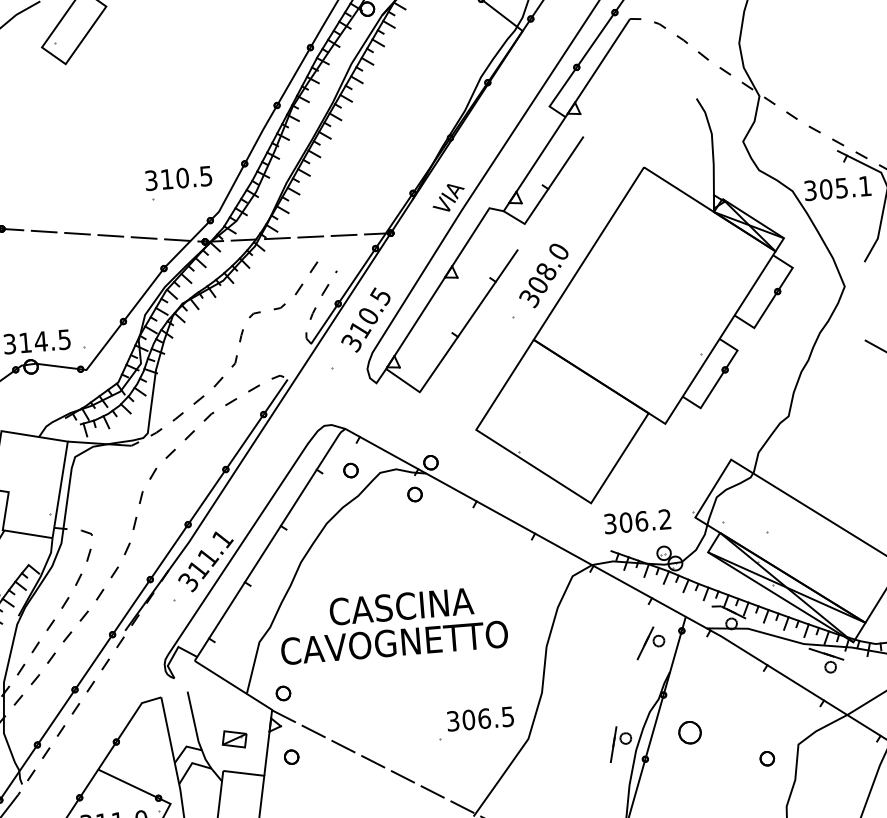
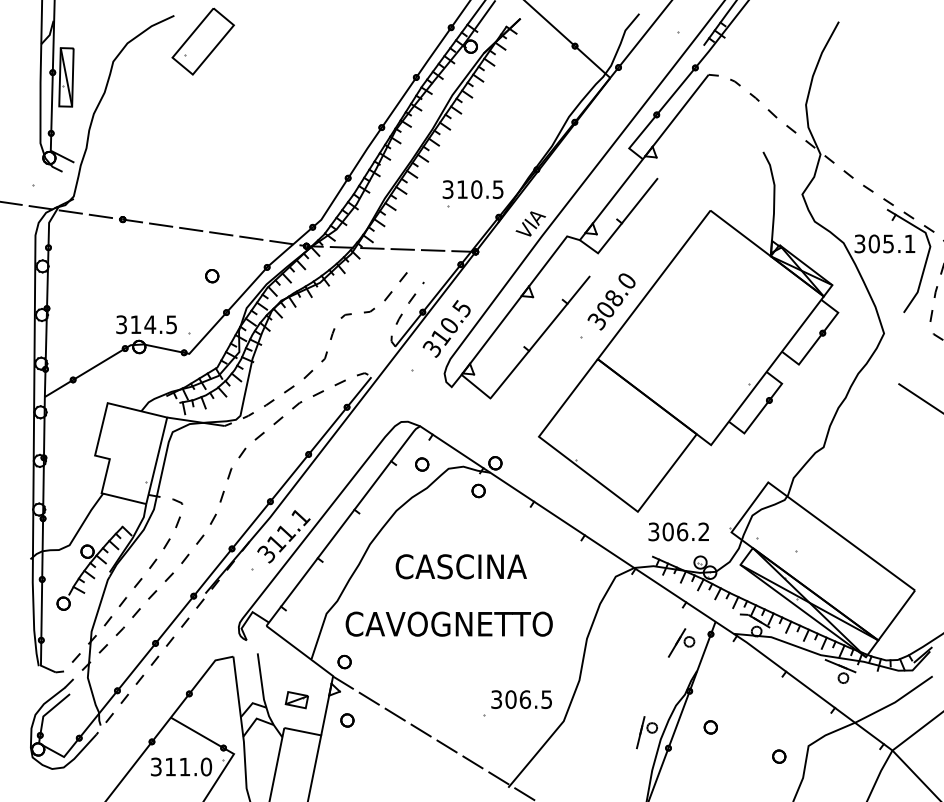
part: (178, 182) -> (472, 193), moved
part: (104, 283) -> (212, 276), added
text: (400, 606) -> (460, 566), moved
part: (689, 732) -> (710, 727), size x0.62

